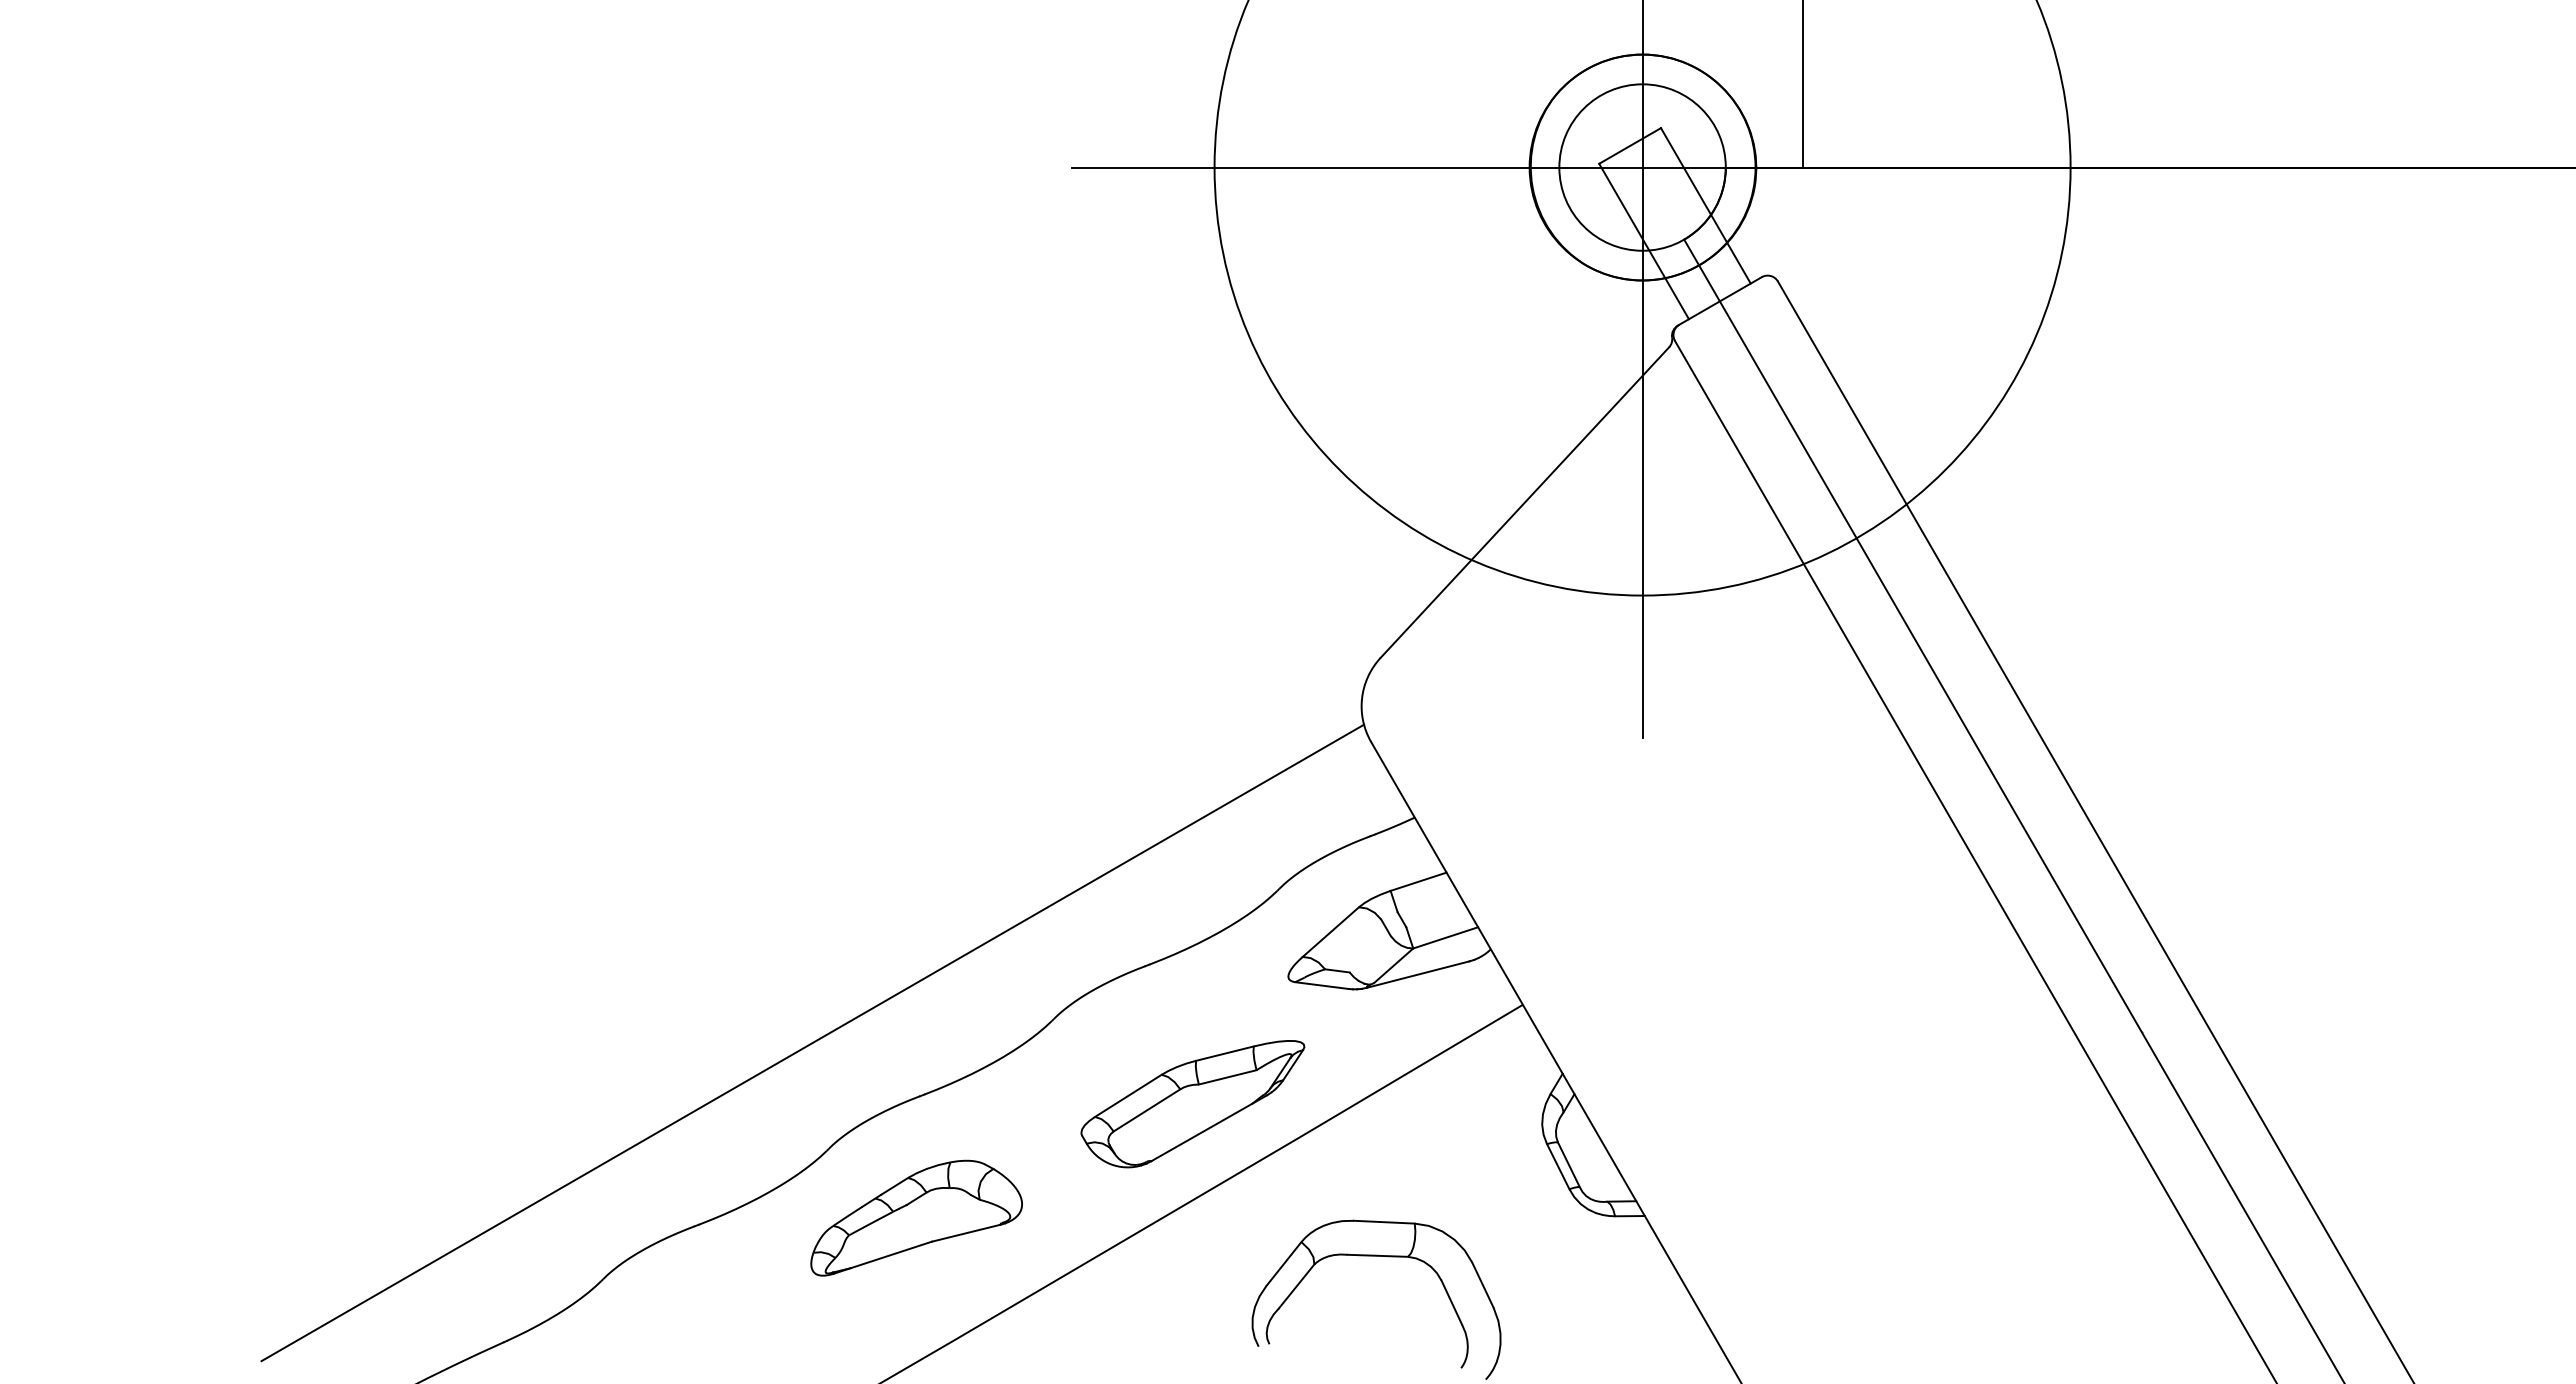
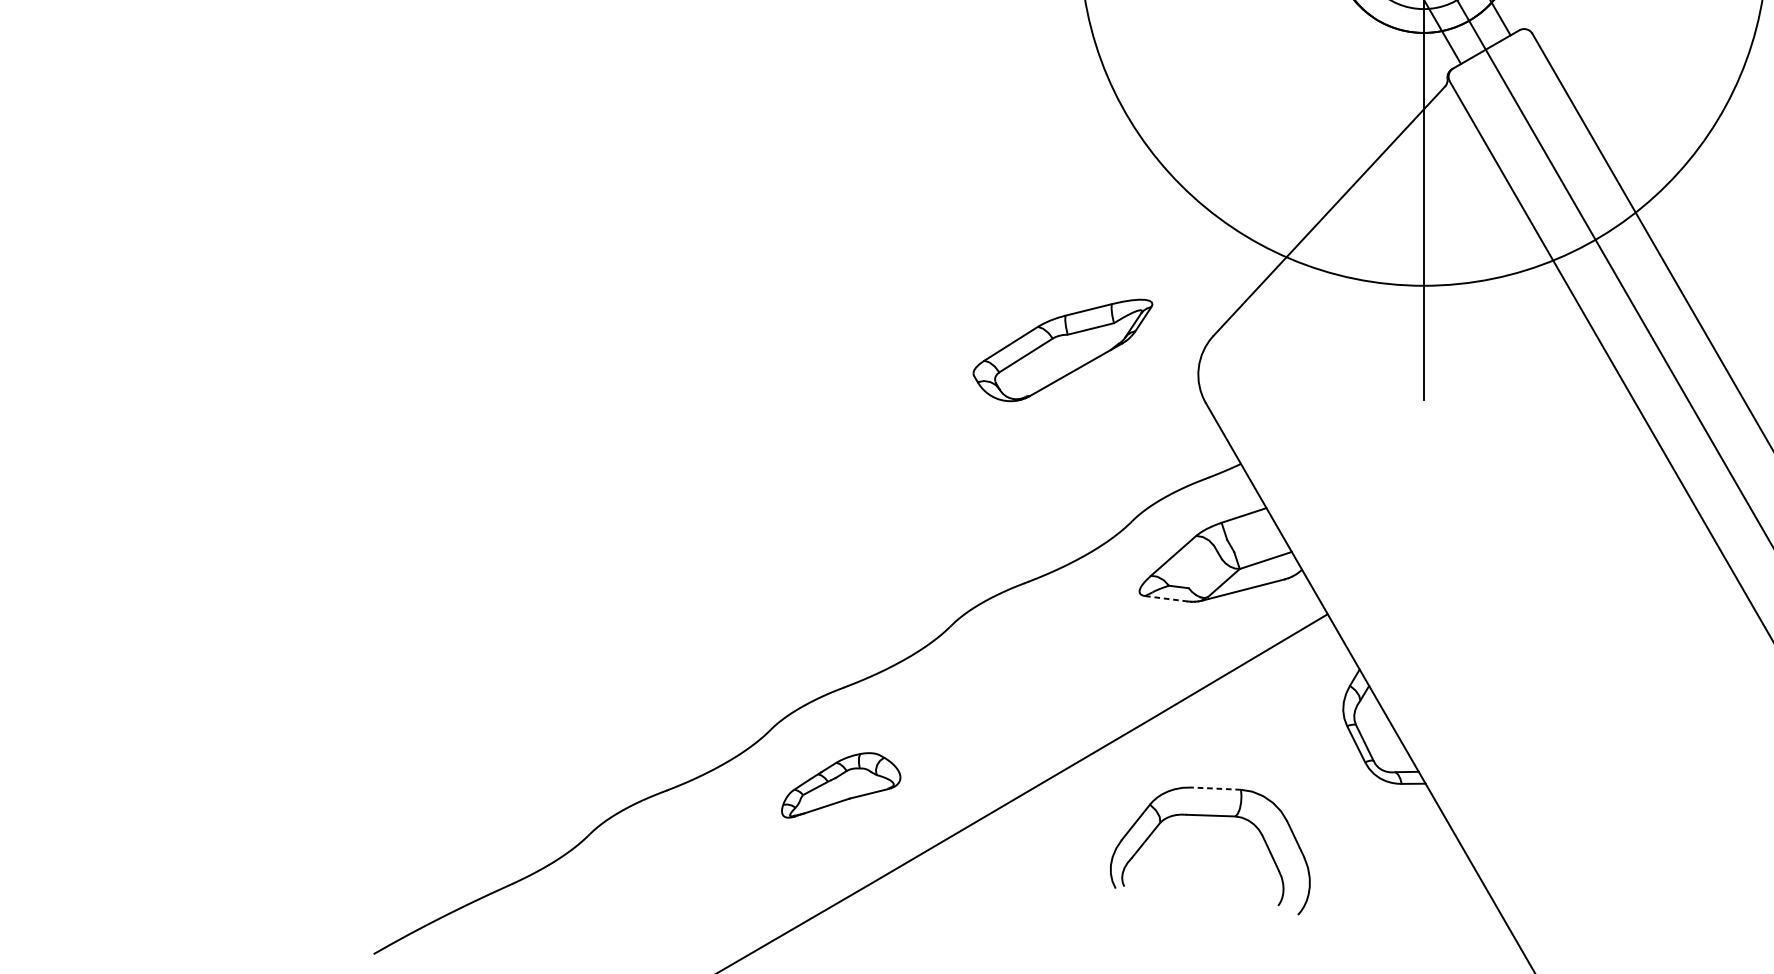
line: (1321, 985) -> (1166, 598), solid -> dashed
line: (812, 1042) -> (757, 644), removed
part: (1192, 1104) -> (1062, 350), moved
part: (916, 1217) -> (841, 784), size x0.7
line: (1384, 1222) -> (1216, 788), solid -> dashed

